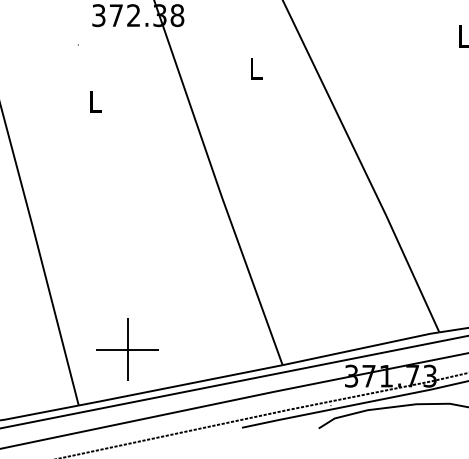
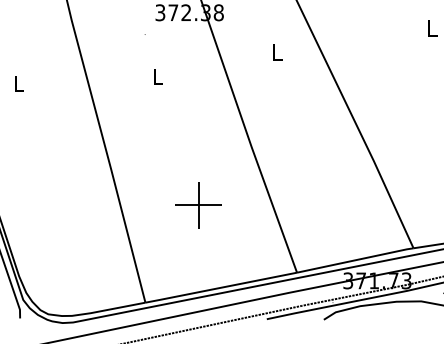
part: (127, 350) -> (198, 205), moved

